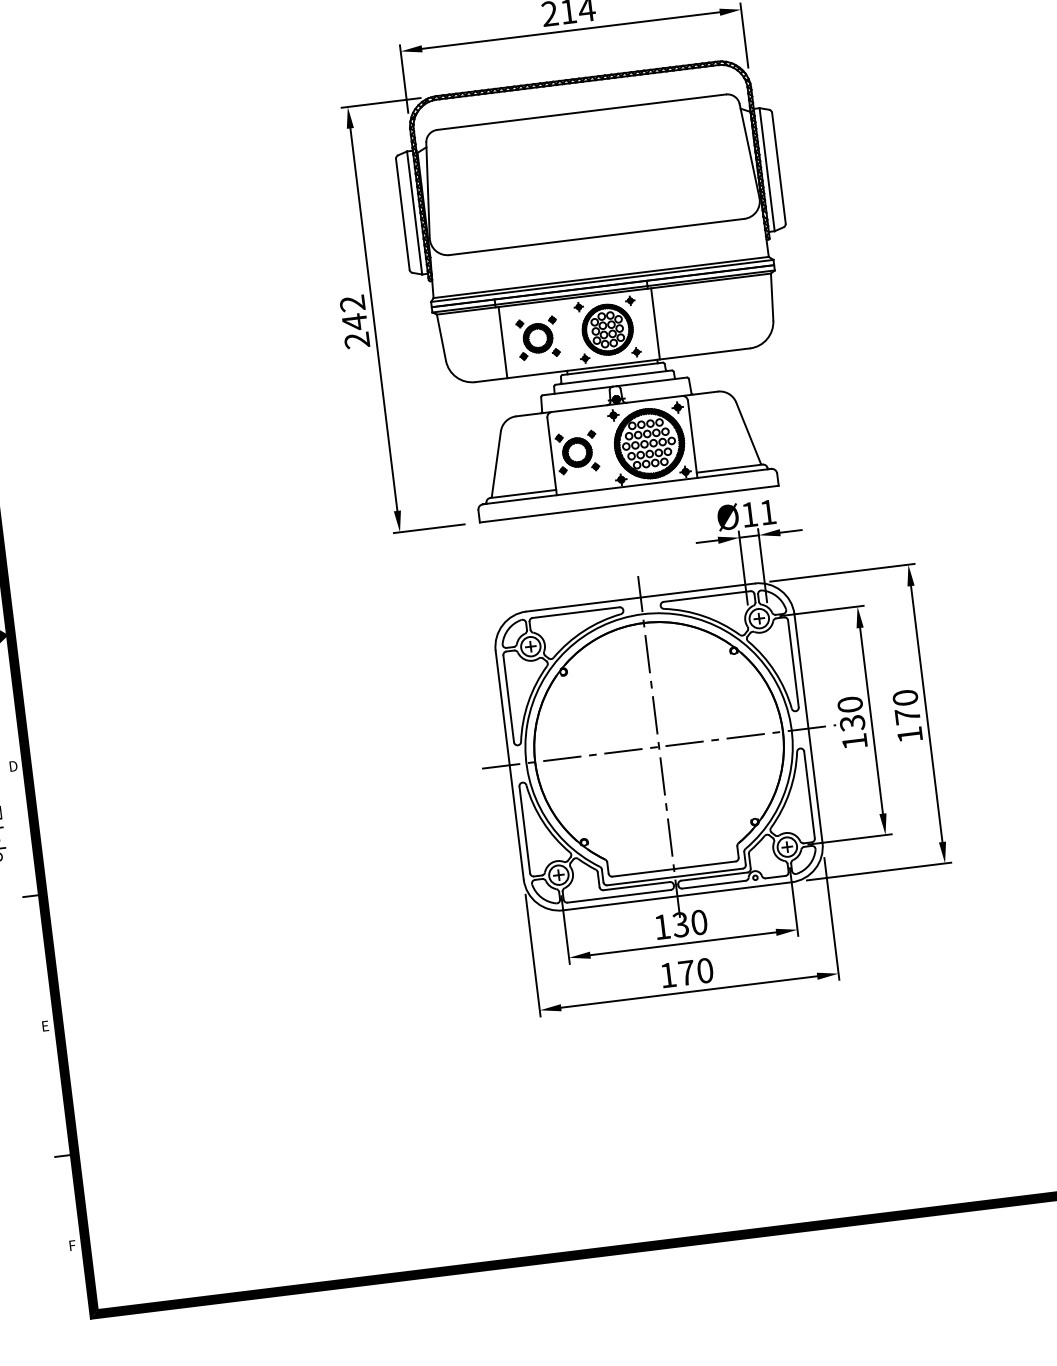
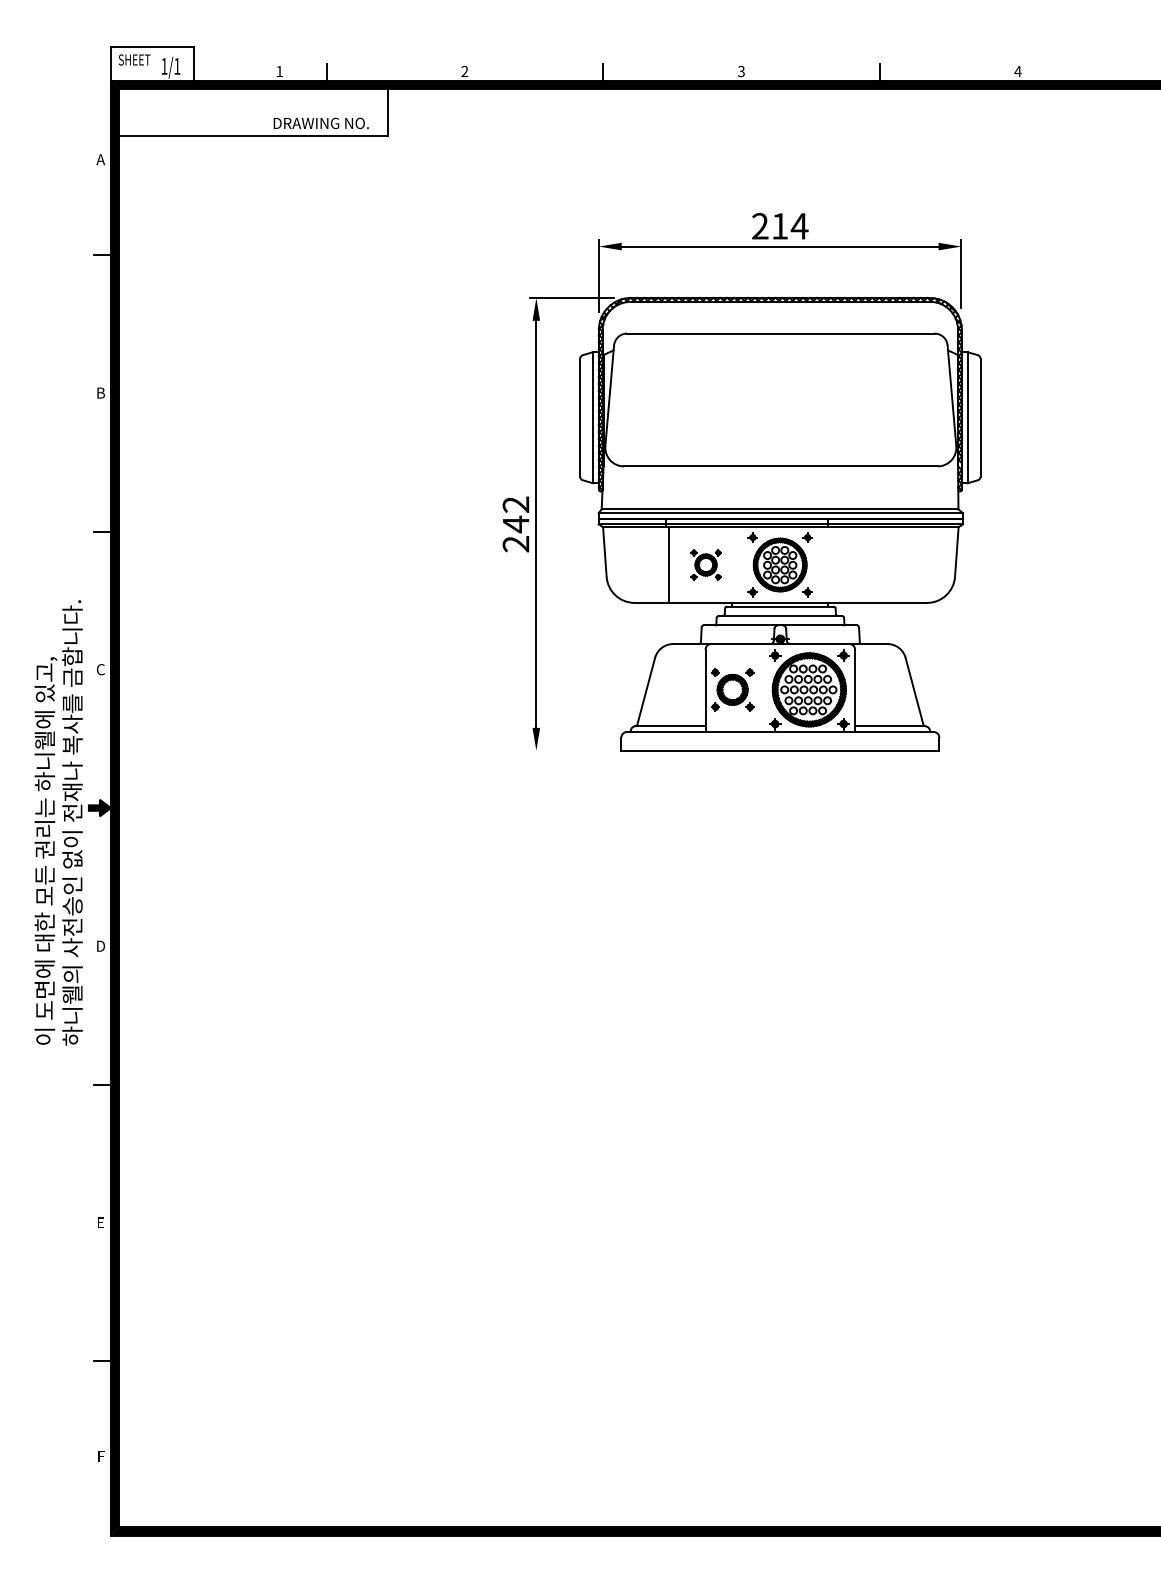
line: (655, 323) -> (831, 564), removed
part: (537, 337) -> (705, 564), size x0.7
line: (429, 528) -> (567, 750), removed
part: (709, 750) -> (832, 1019), removed

